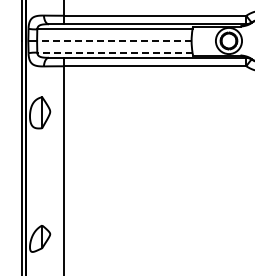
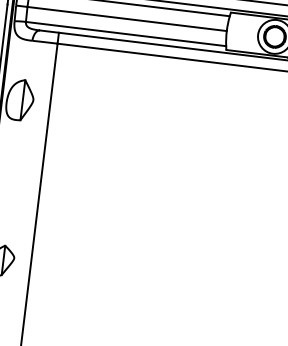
line: (113, 41) -> (125, 19), dashed -> solid
line: (114, 52) -> (125, 33), dashed -> solid

